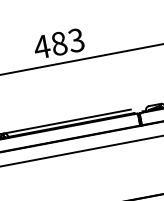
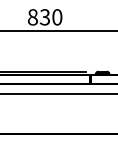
text: (58, 44) -> (44, 17), 483 -> 830

